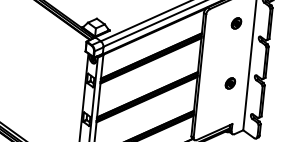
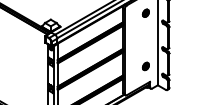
part: (229, 83) -> (145, 66), moved

